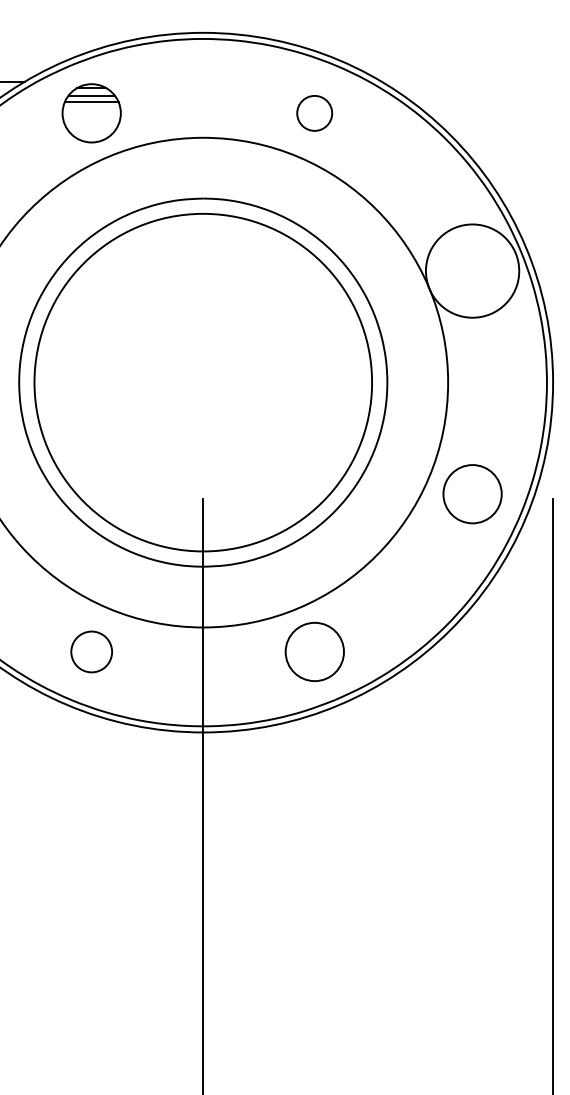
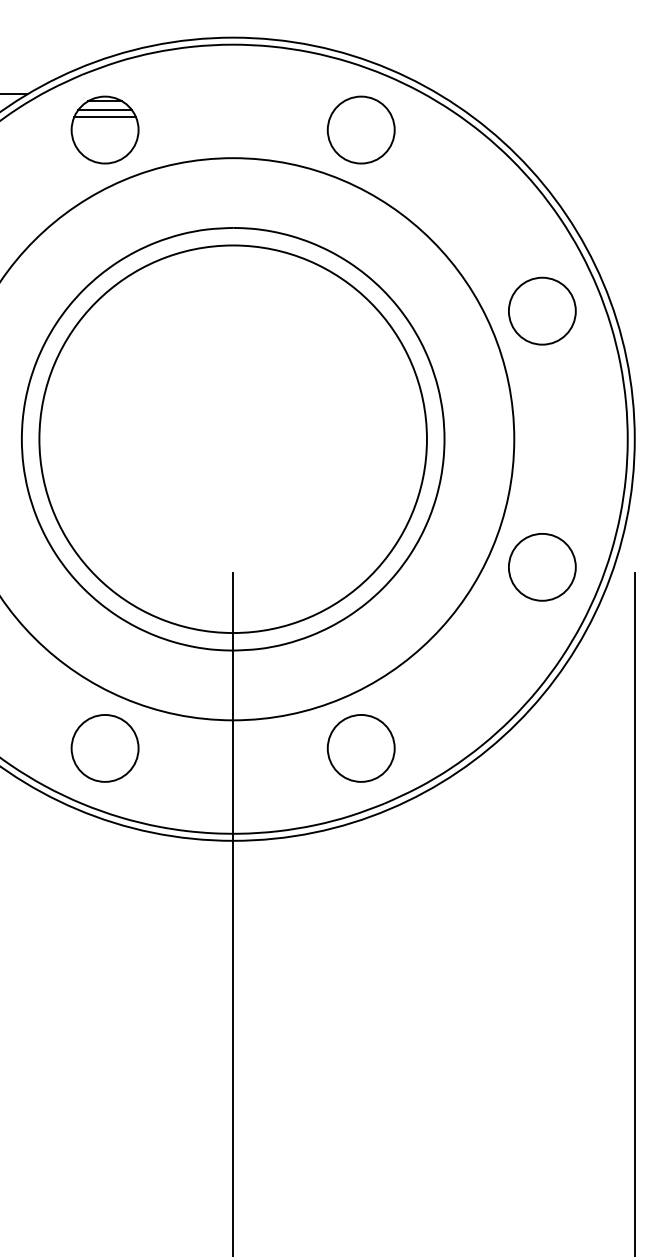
circle: (314, 113) -> (360, 130), size x1.67
circle: (472, 270) -> (542, 310), size x0.62
circle: (91, 651) -> (104, 747), size x1.43

